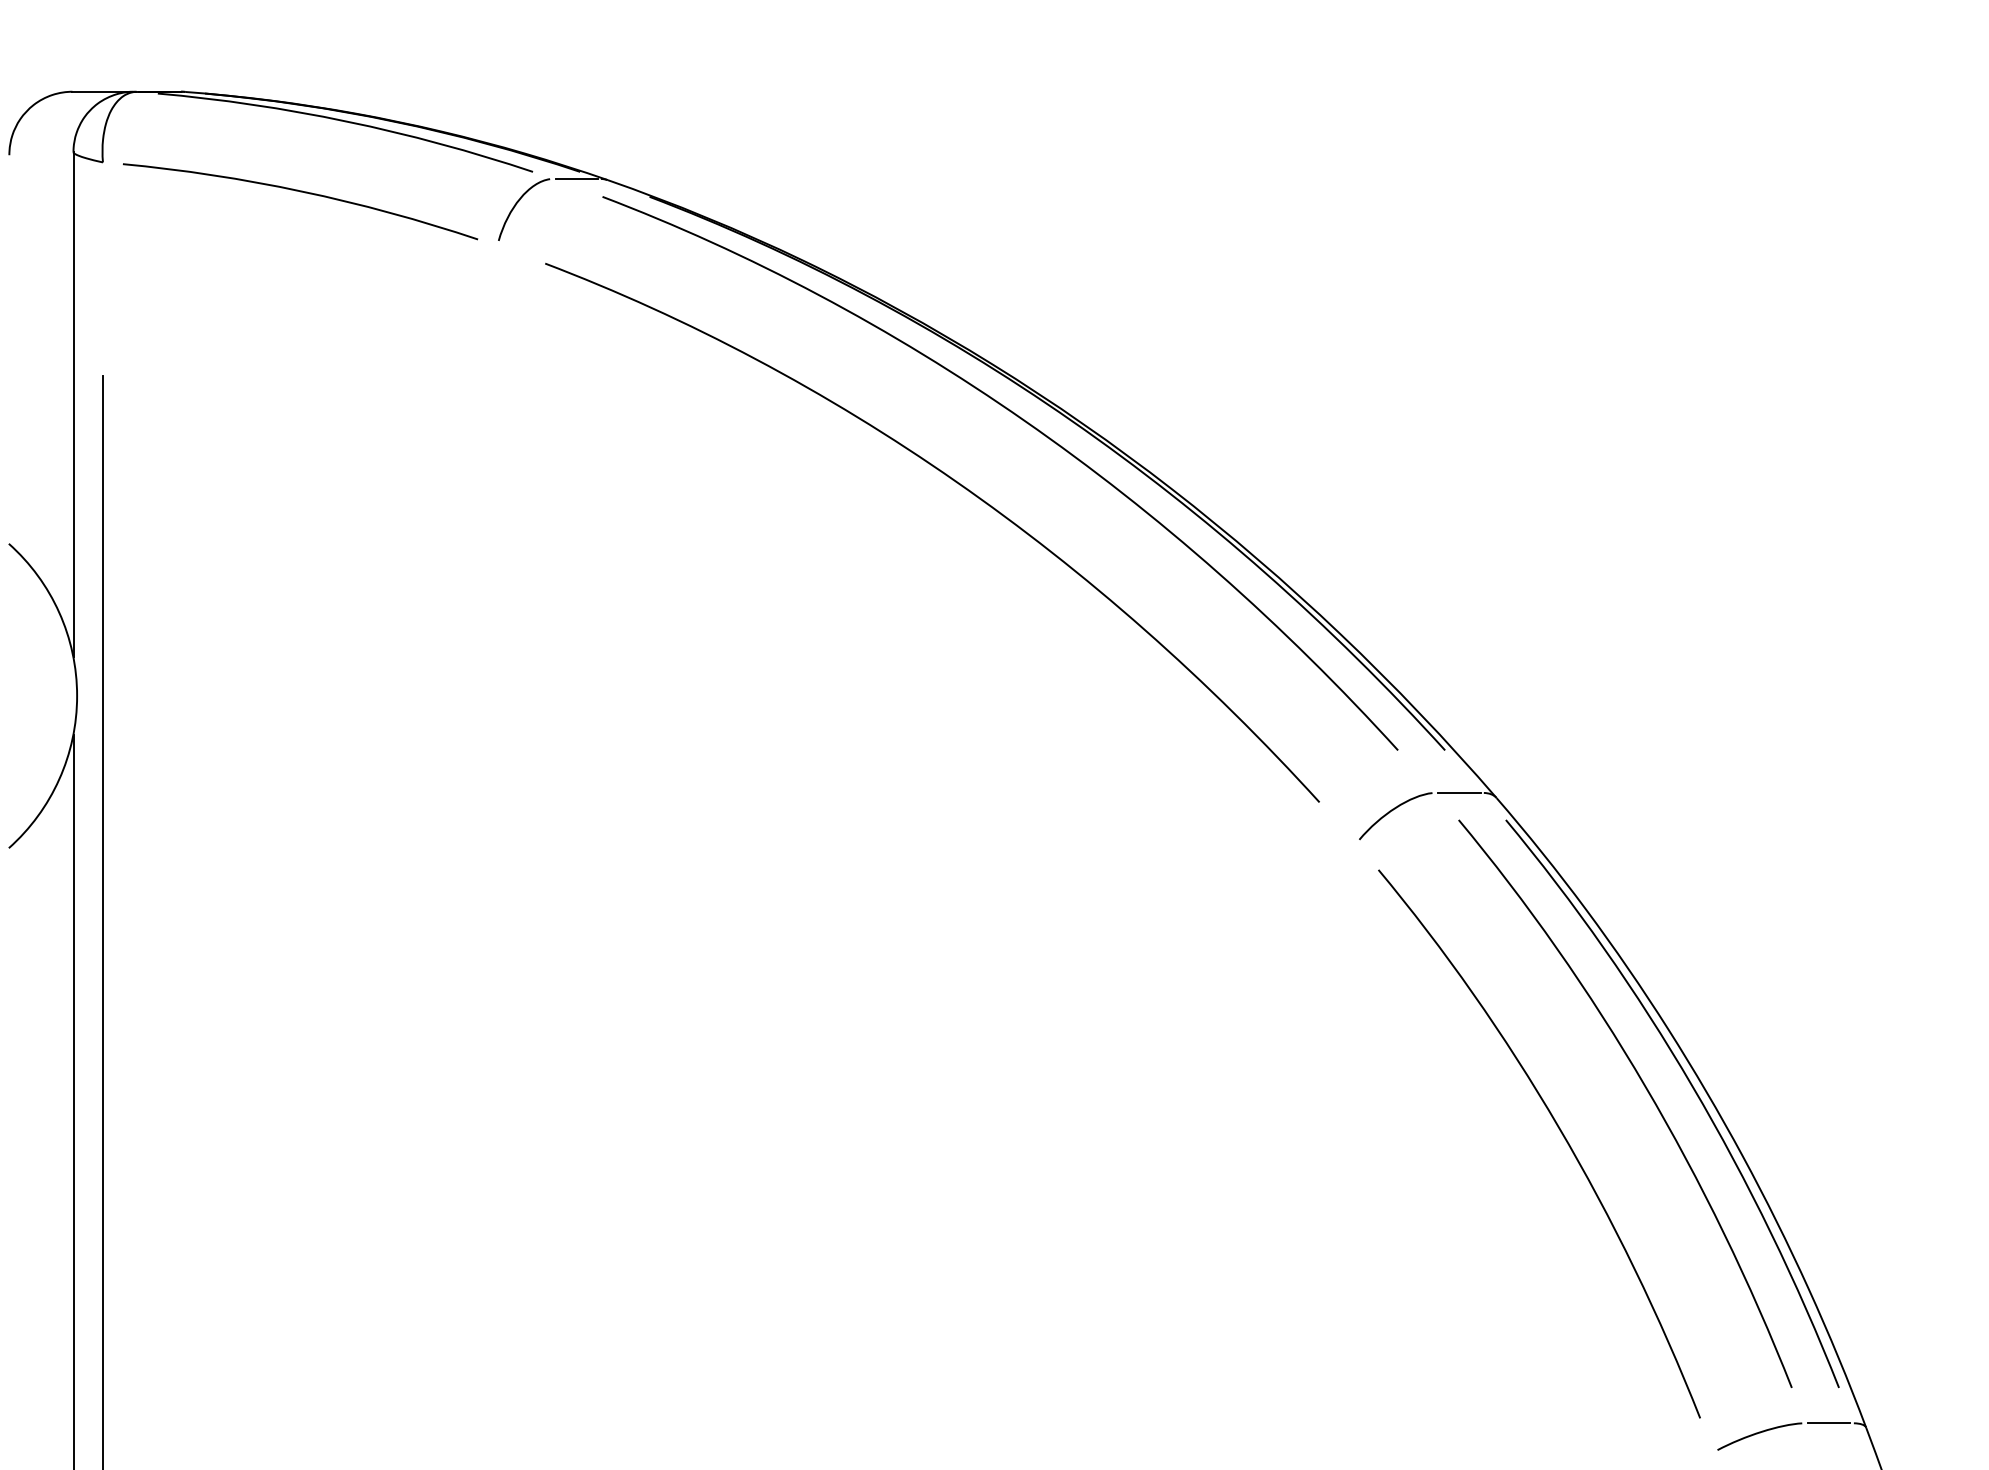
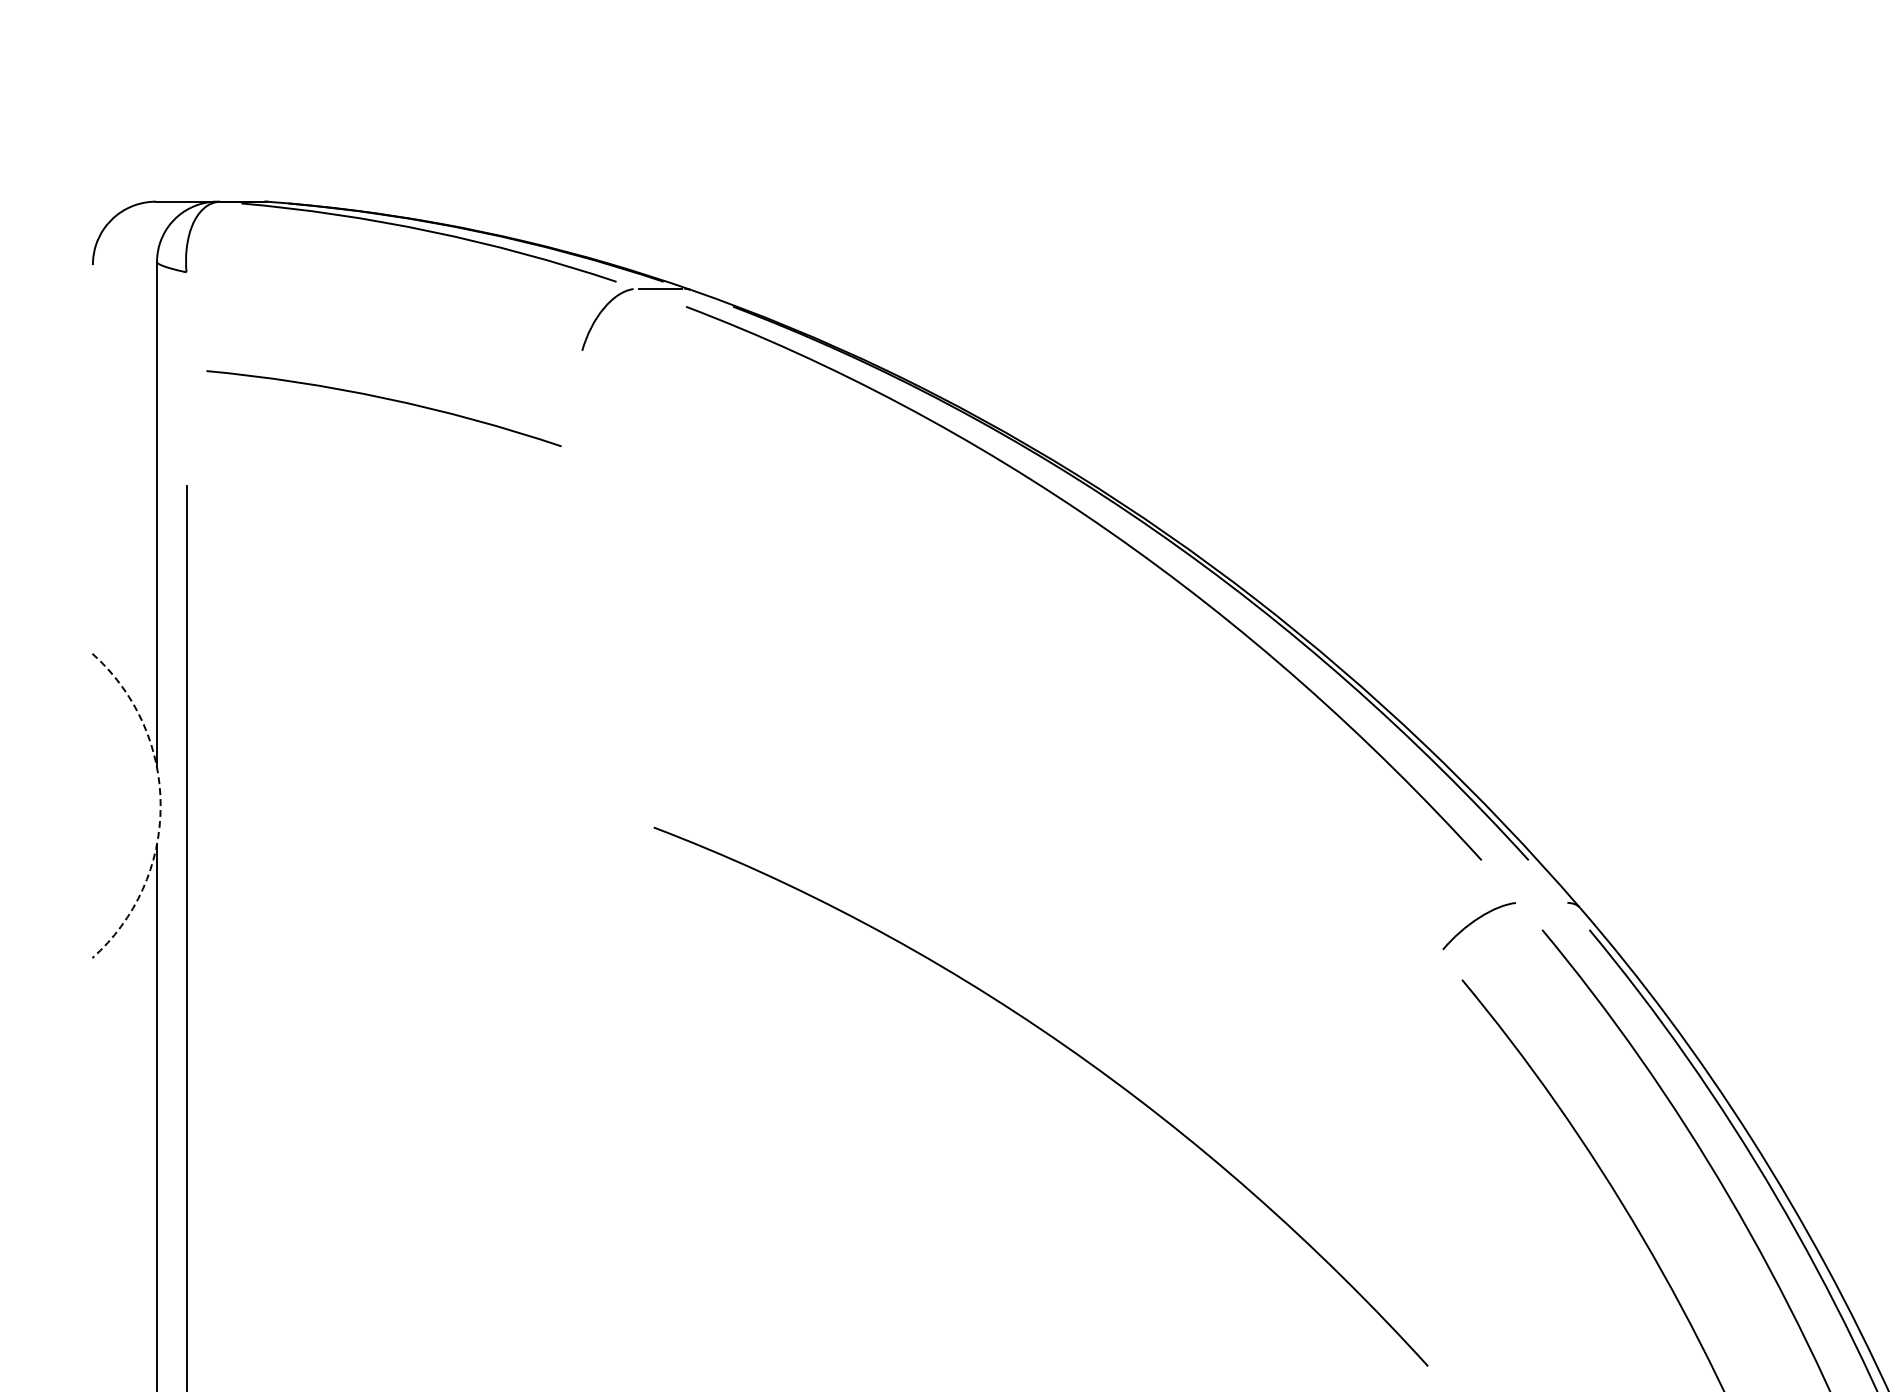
curve: (300, 192) -> (384, 399), moved
curve: (962, 487) -> (1071, 1051), moved
arc: (77, 696) -> (161, 806), solid -> dashed
line: (1459, 792) -> (1543, 902), removed

